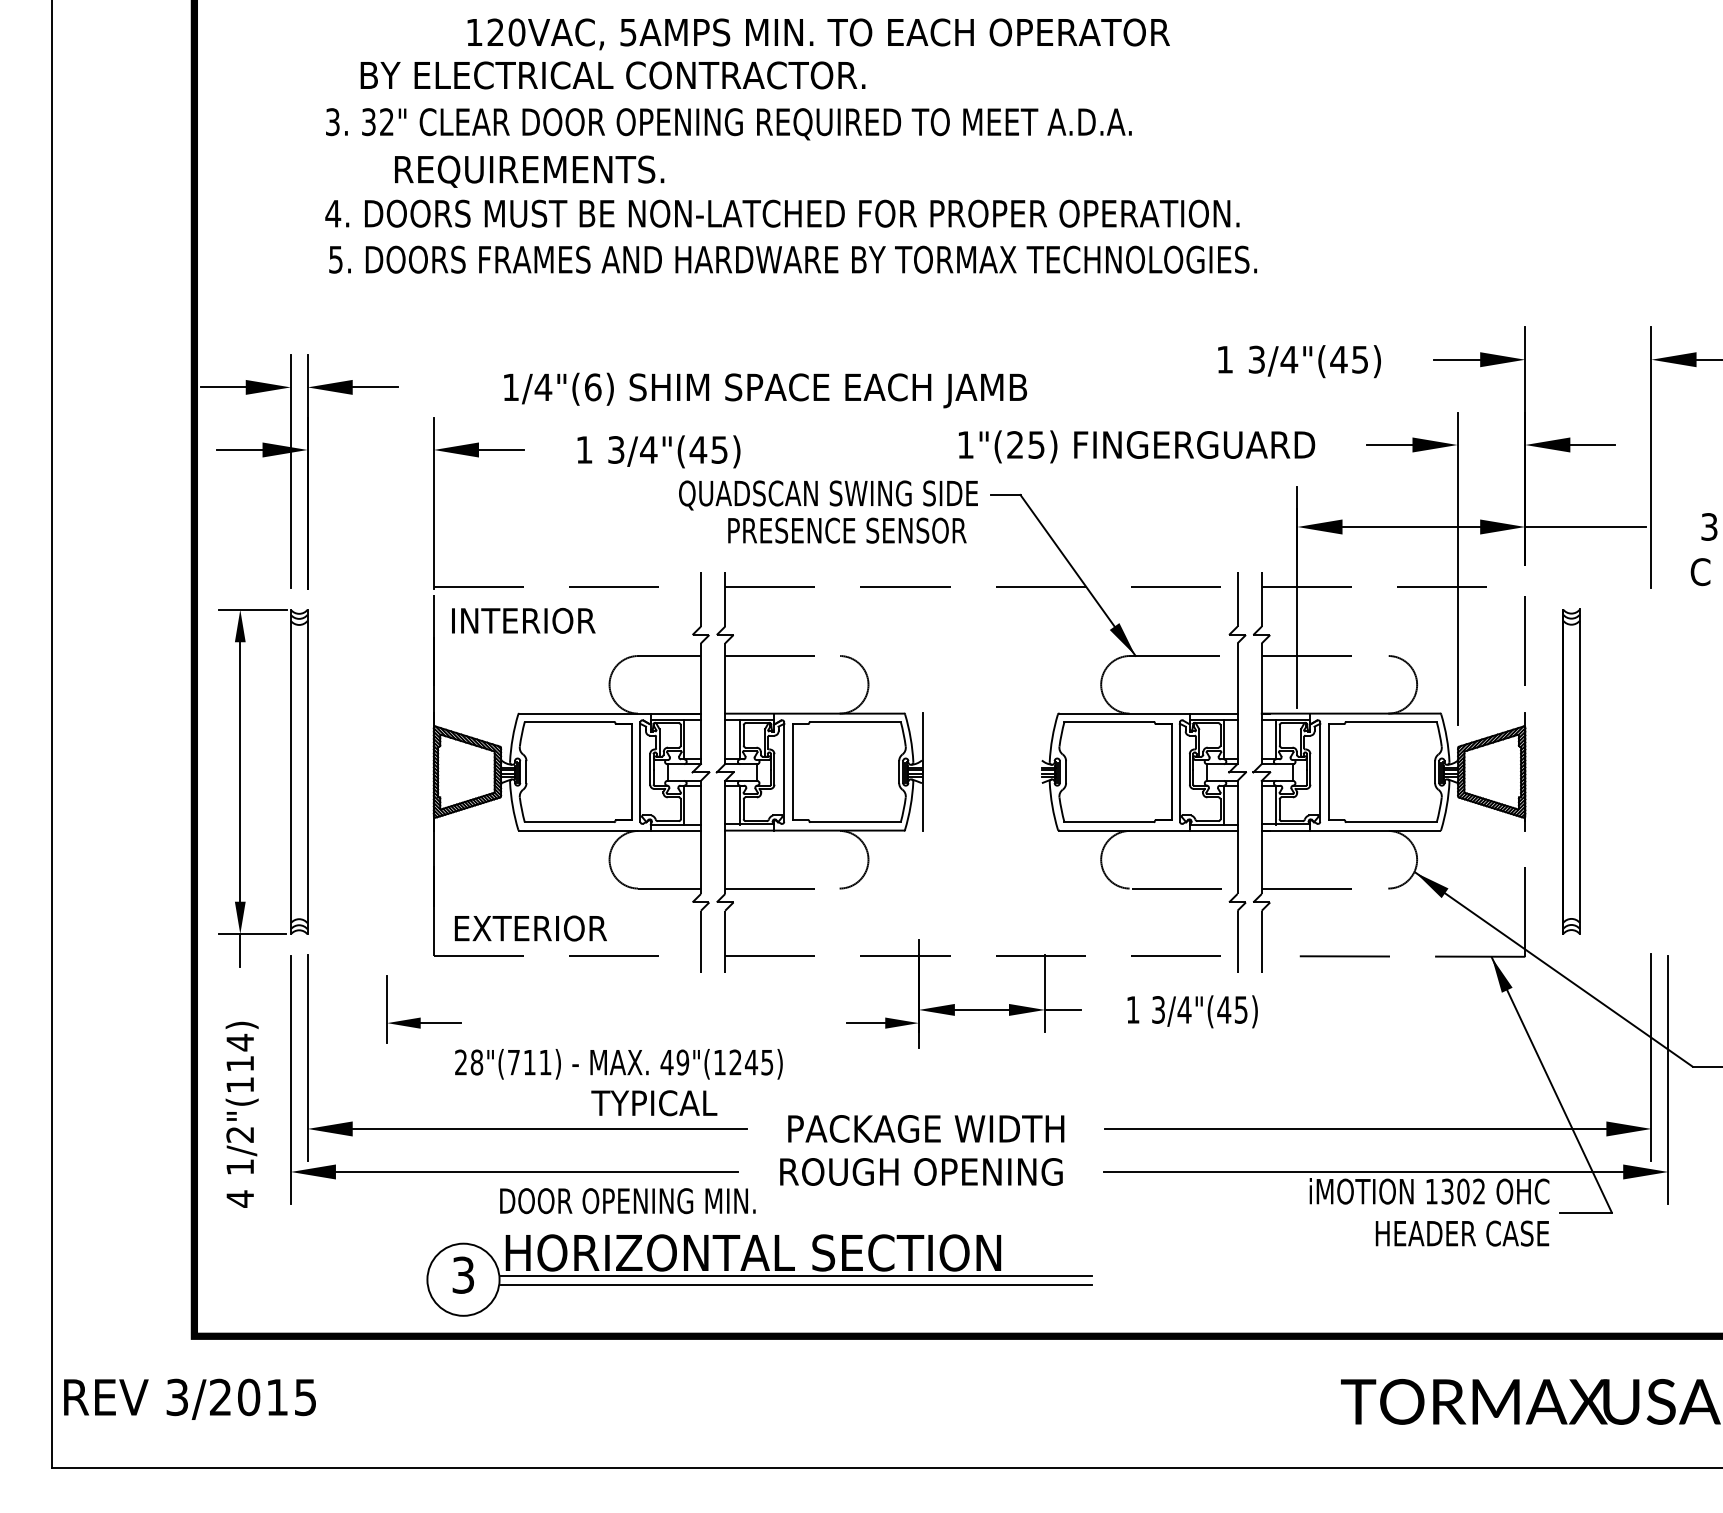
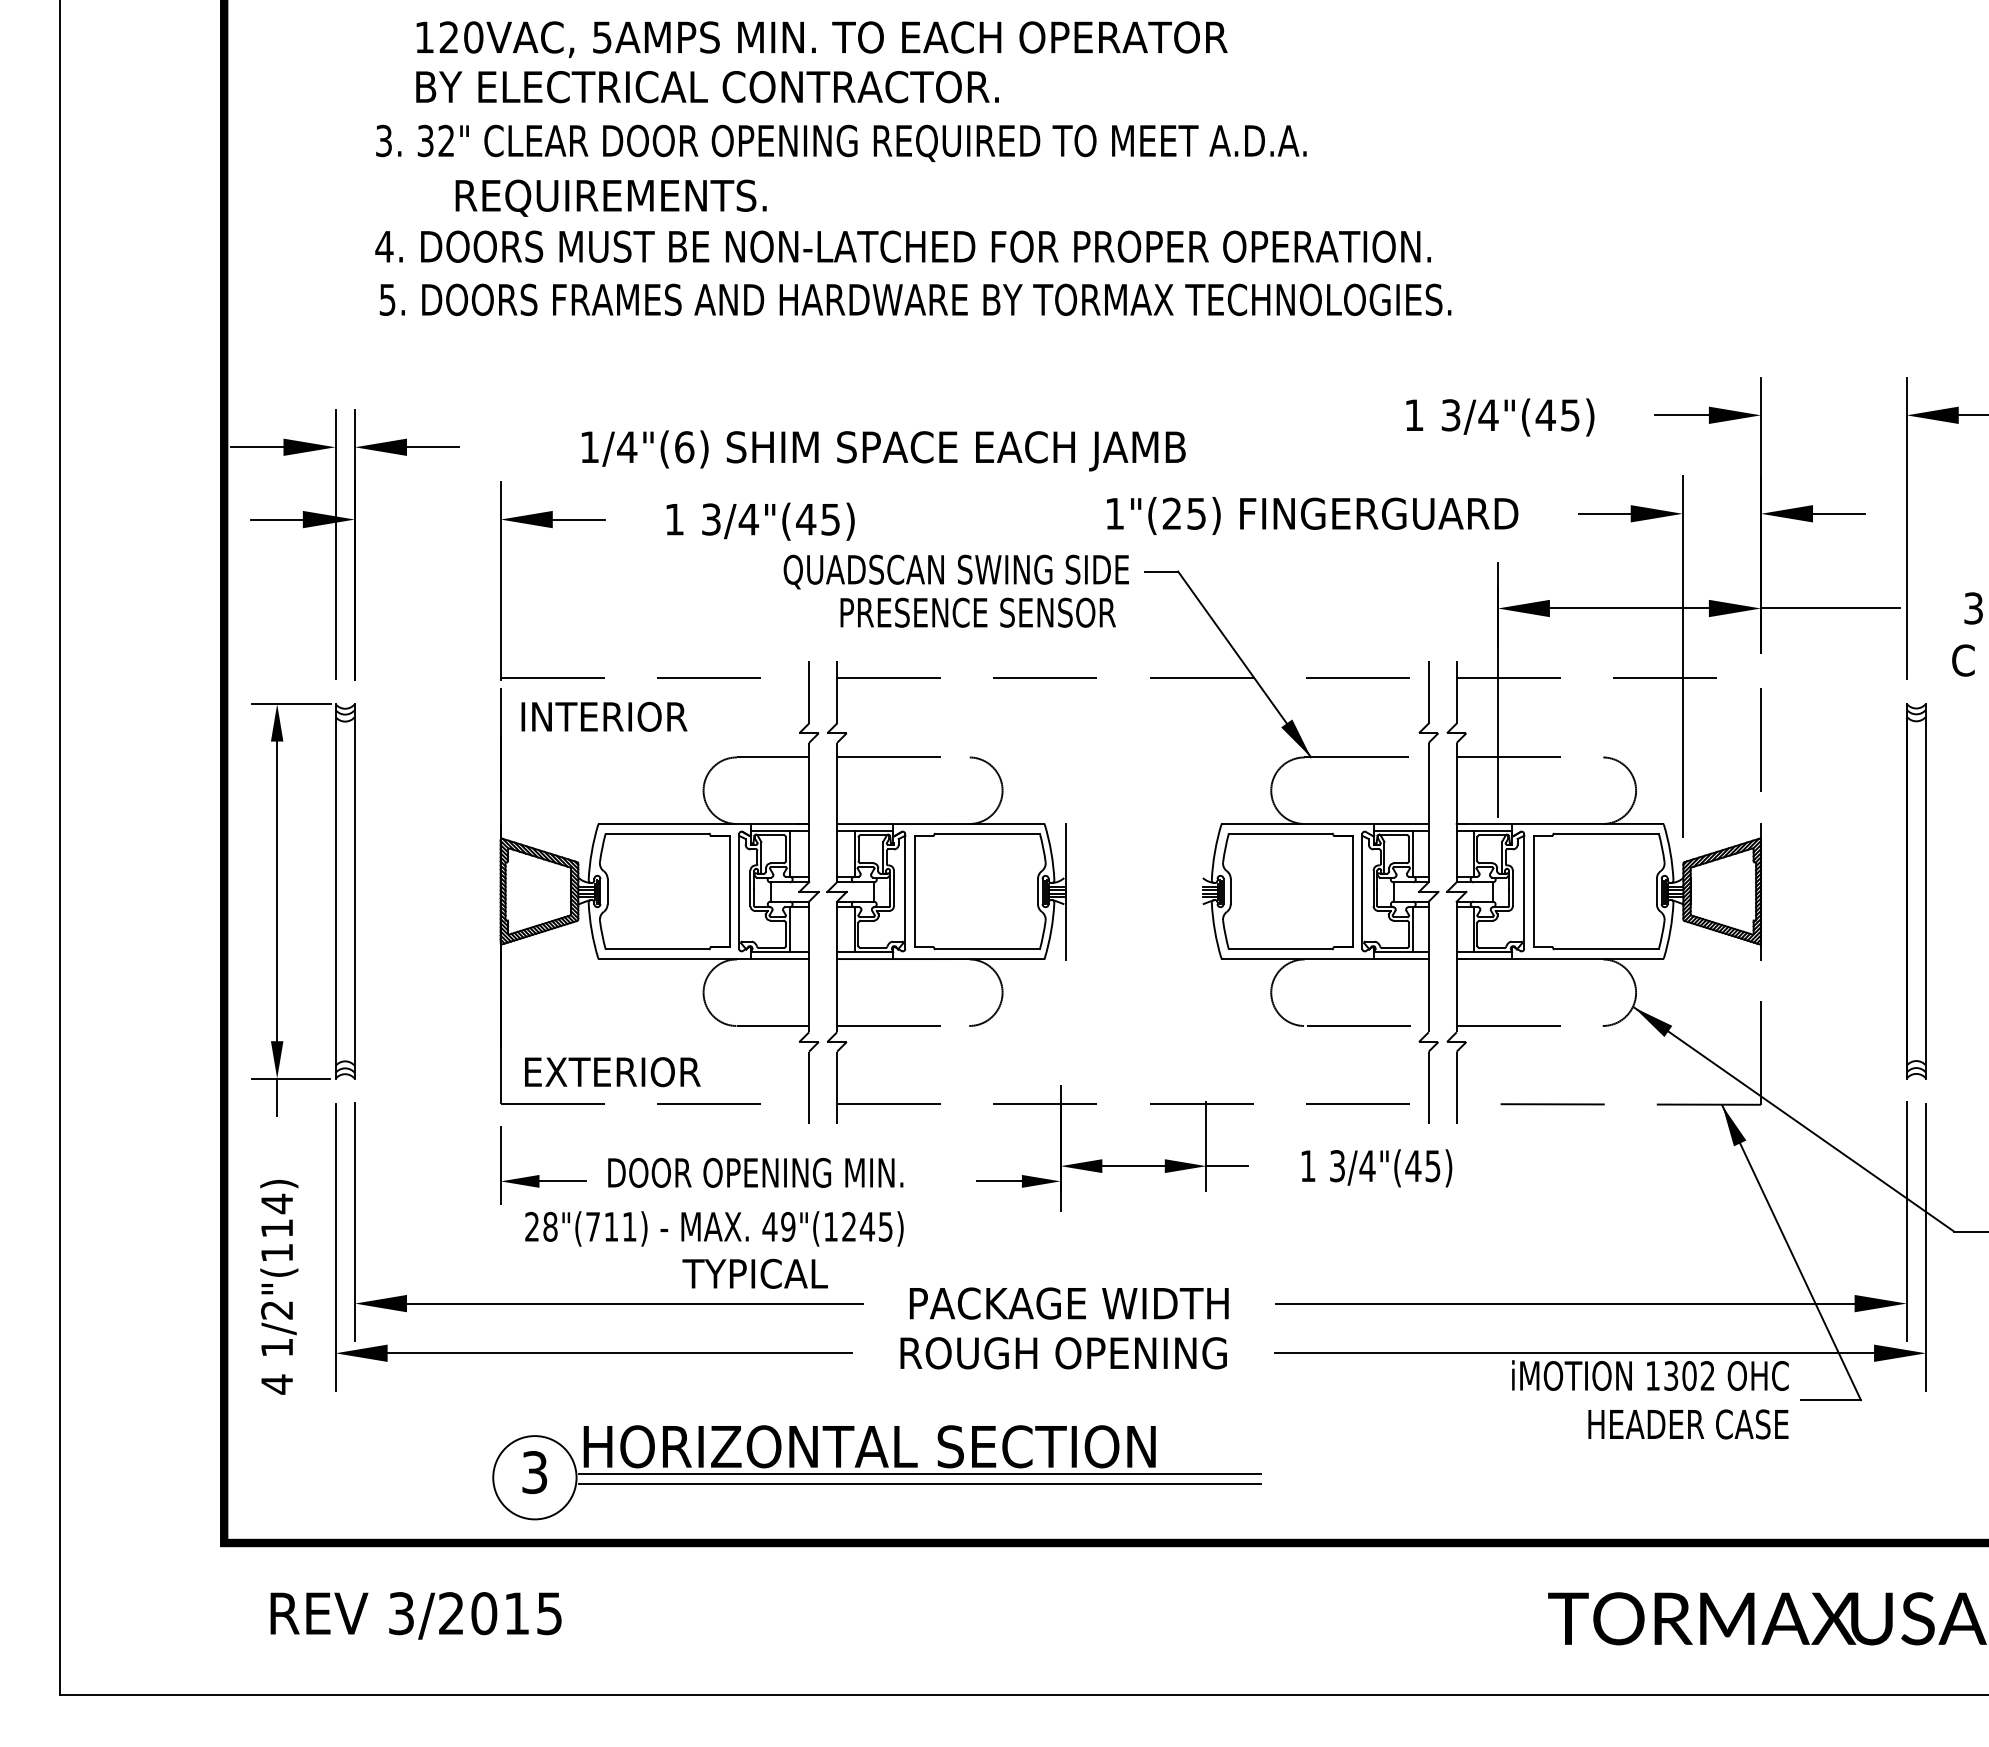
text: (818, 34) -> (821, 39), moved
part: (1571, 772) -> (1916, 891), moved
part: (420, 1018) -> (539, 1175), moved
text: (627, 1200) -> (755, 1172), moved
text: (189, 1399) -> (415, 1615), moved

